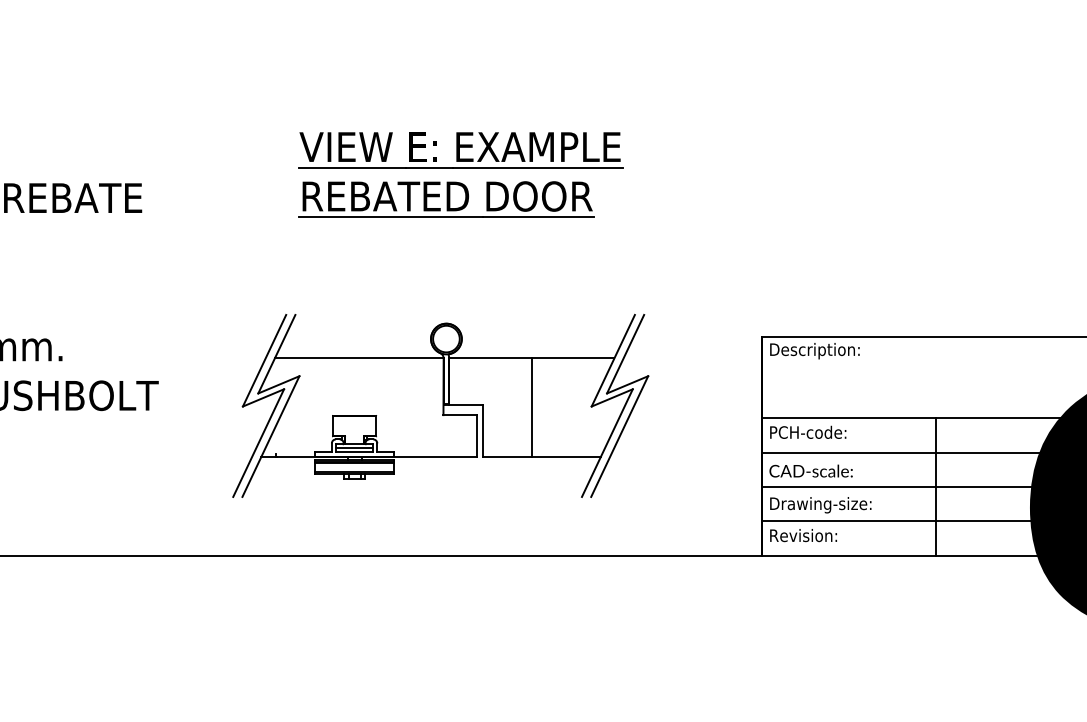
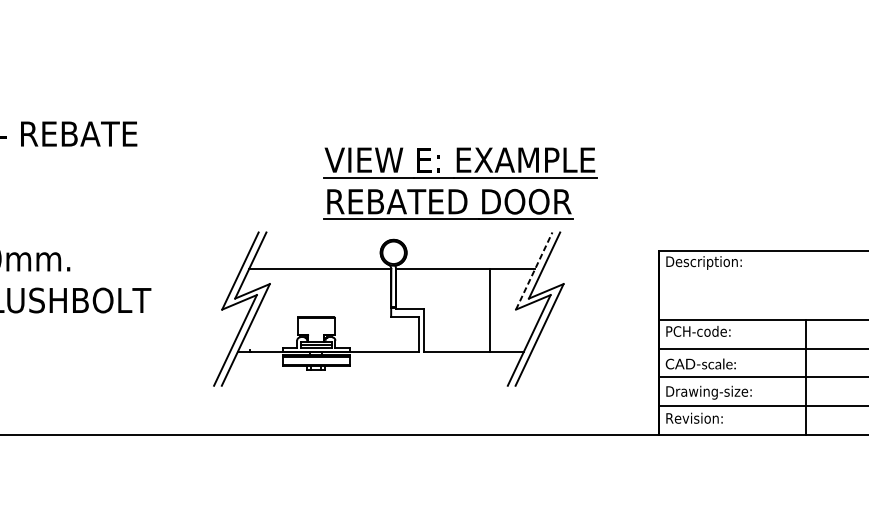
part: (460, 174) -> (460, 183), moved
line: (613, 360) -> (534, 270), solid -> dashed
line: (531, 407) -> (489, 310), moved

